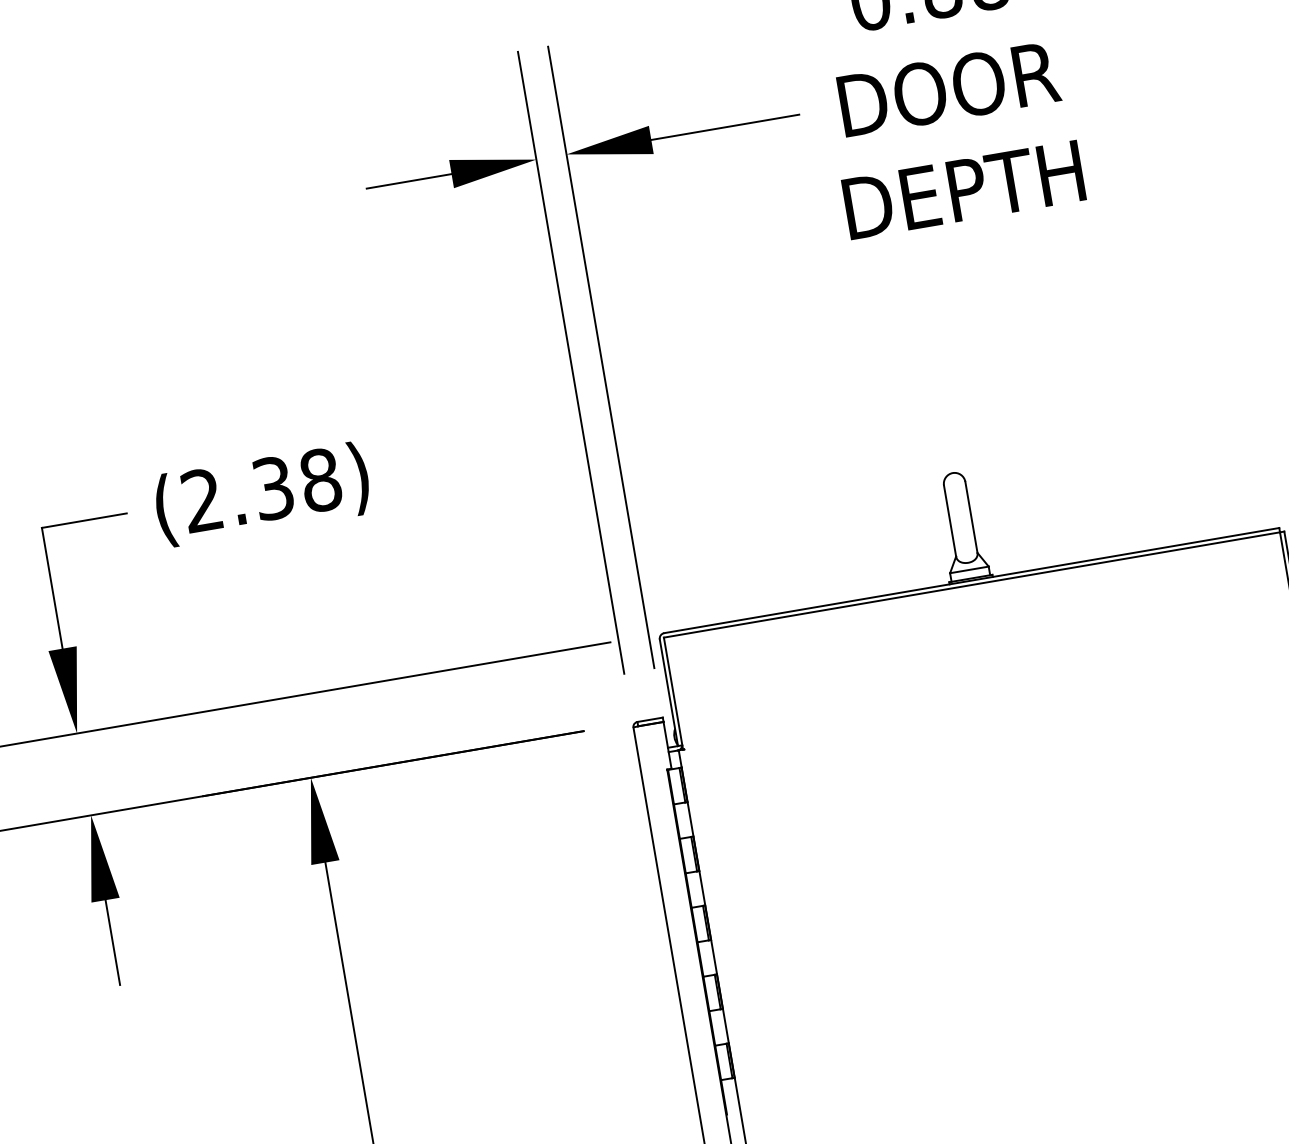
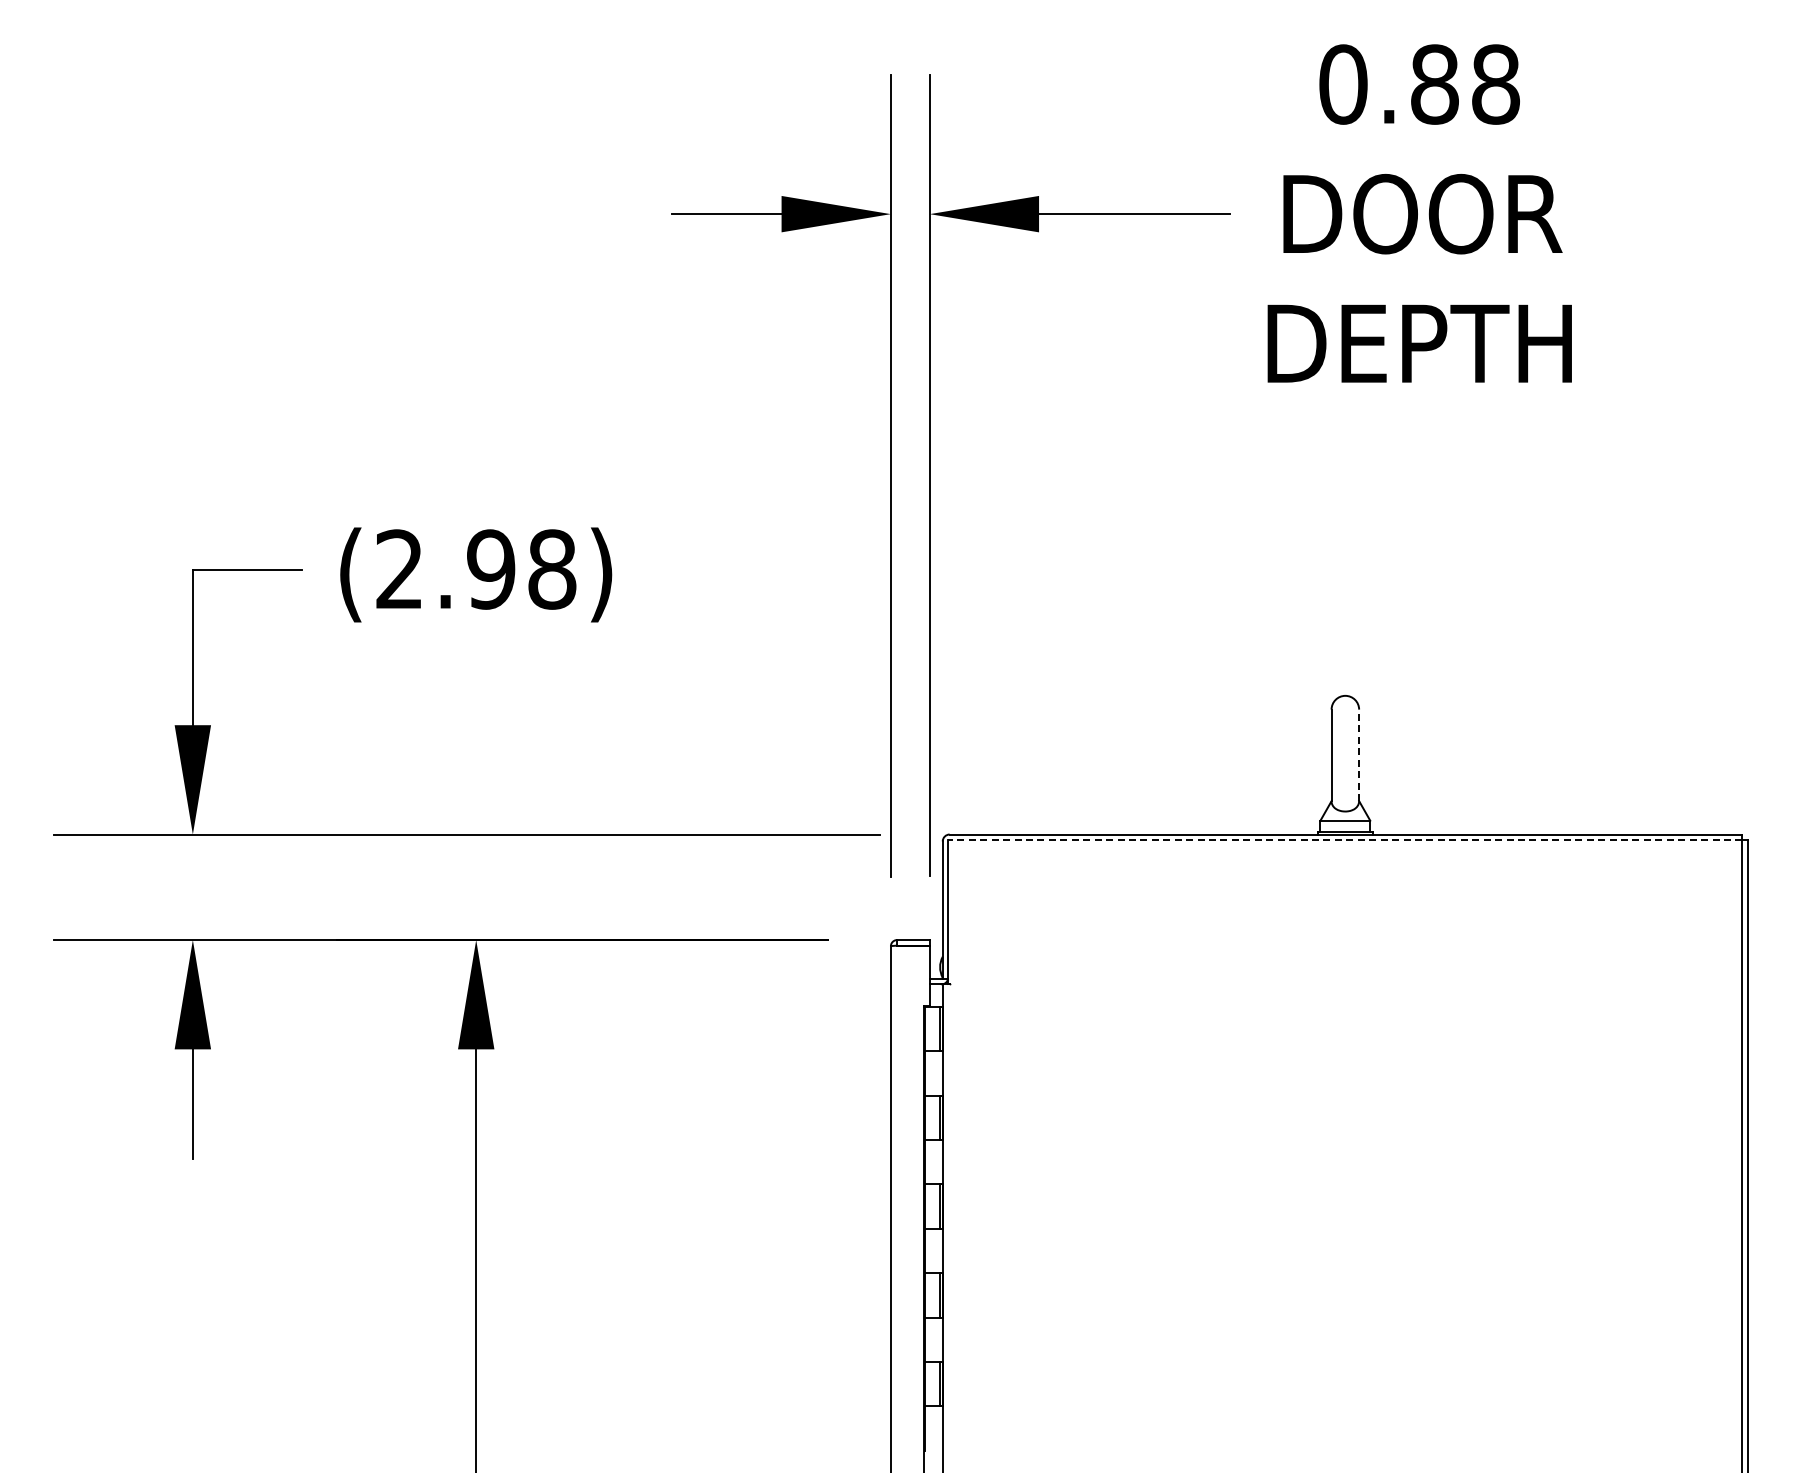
text: (273, 488) -> (491, 569), (2.38) -> (2.98)
line: (971, 517) -> (1359, 755), solid -> dashed
line: (971, 585) -> (1344, 840), solid -> dashed

